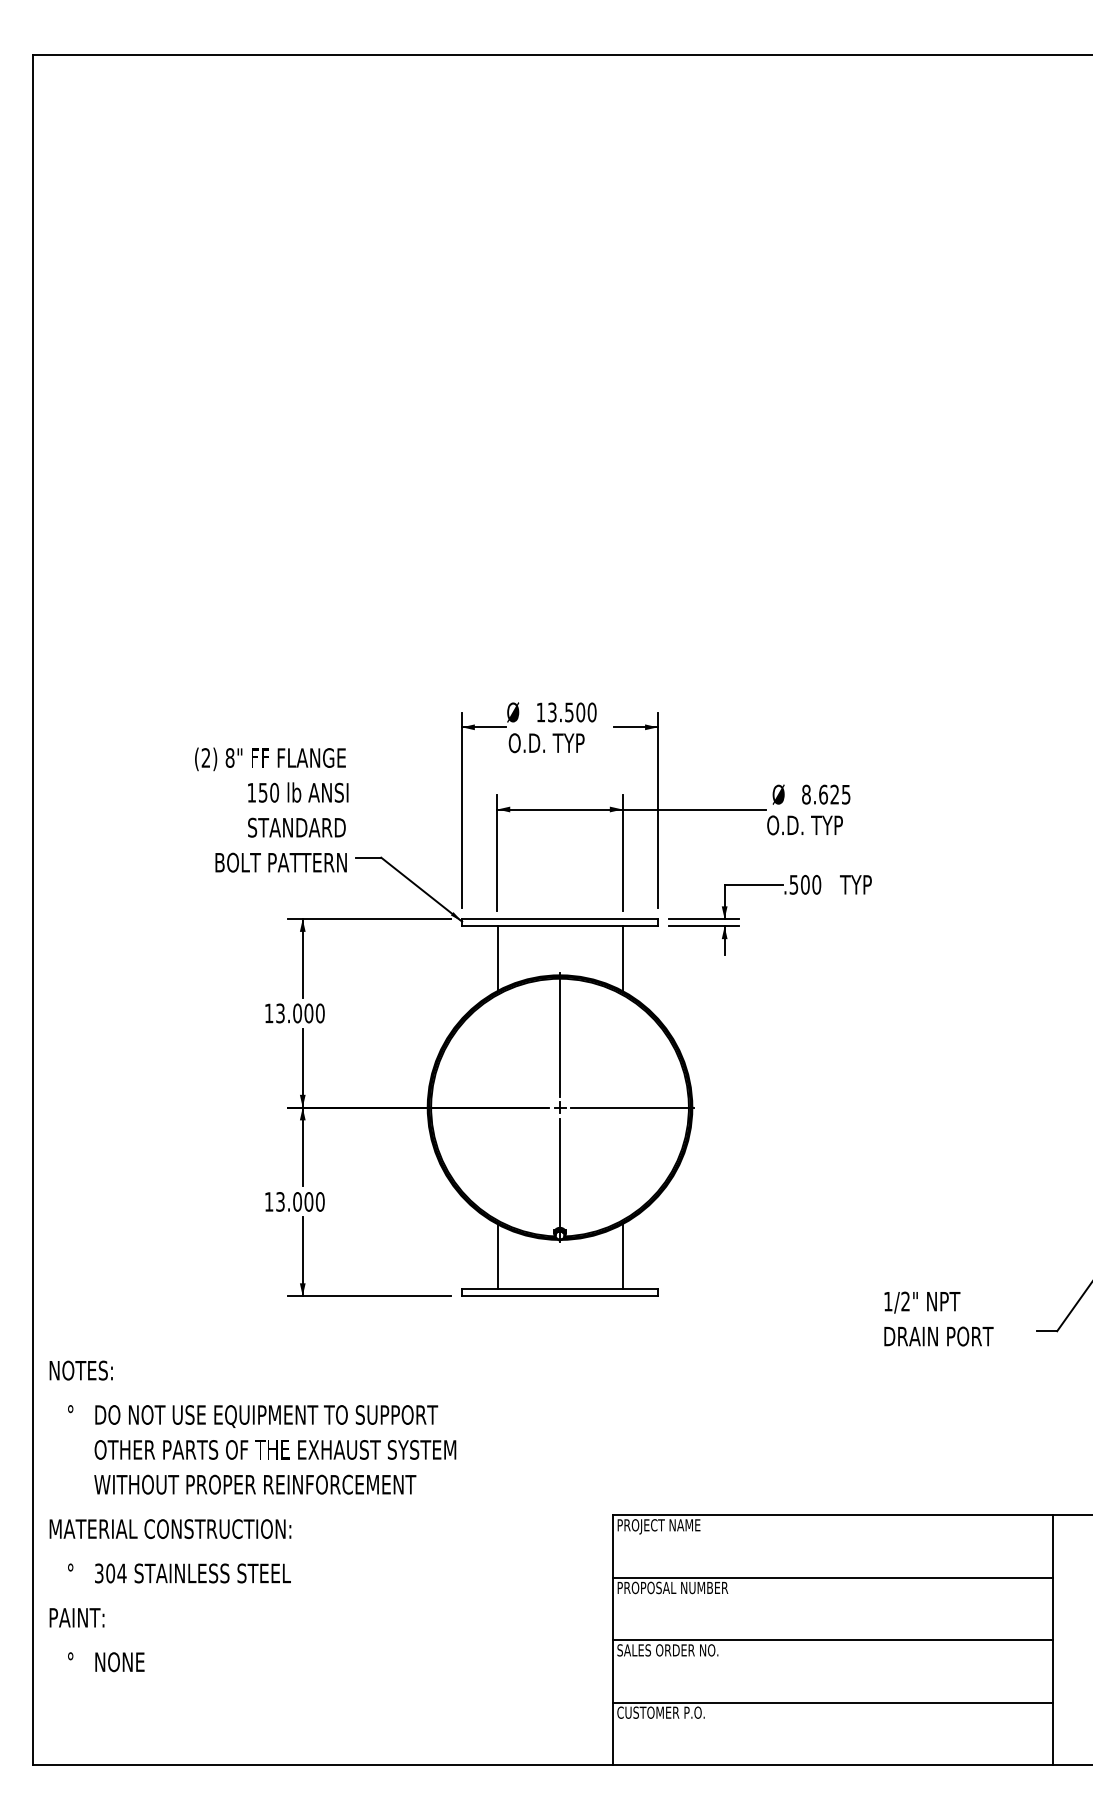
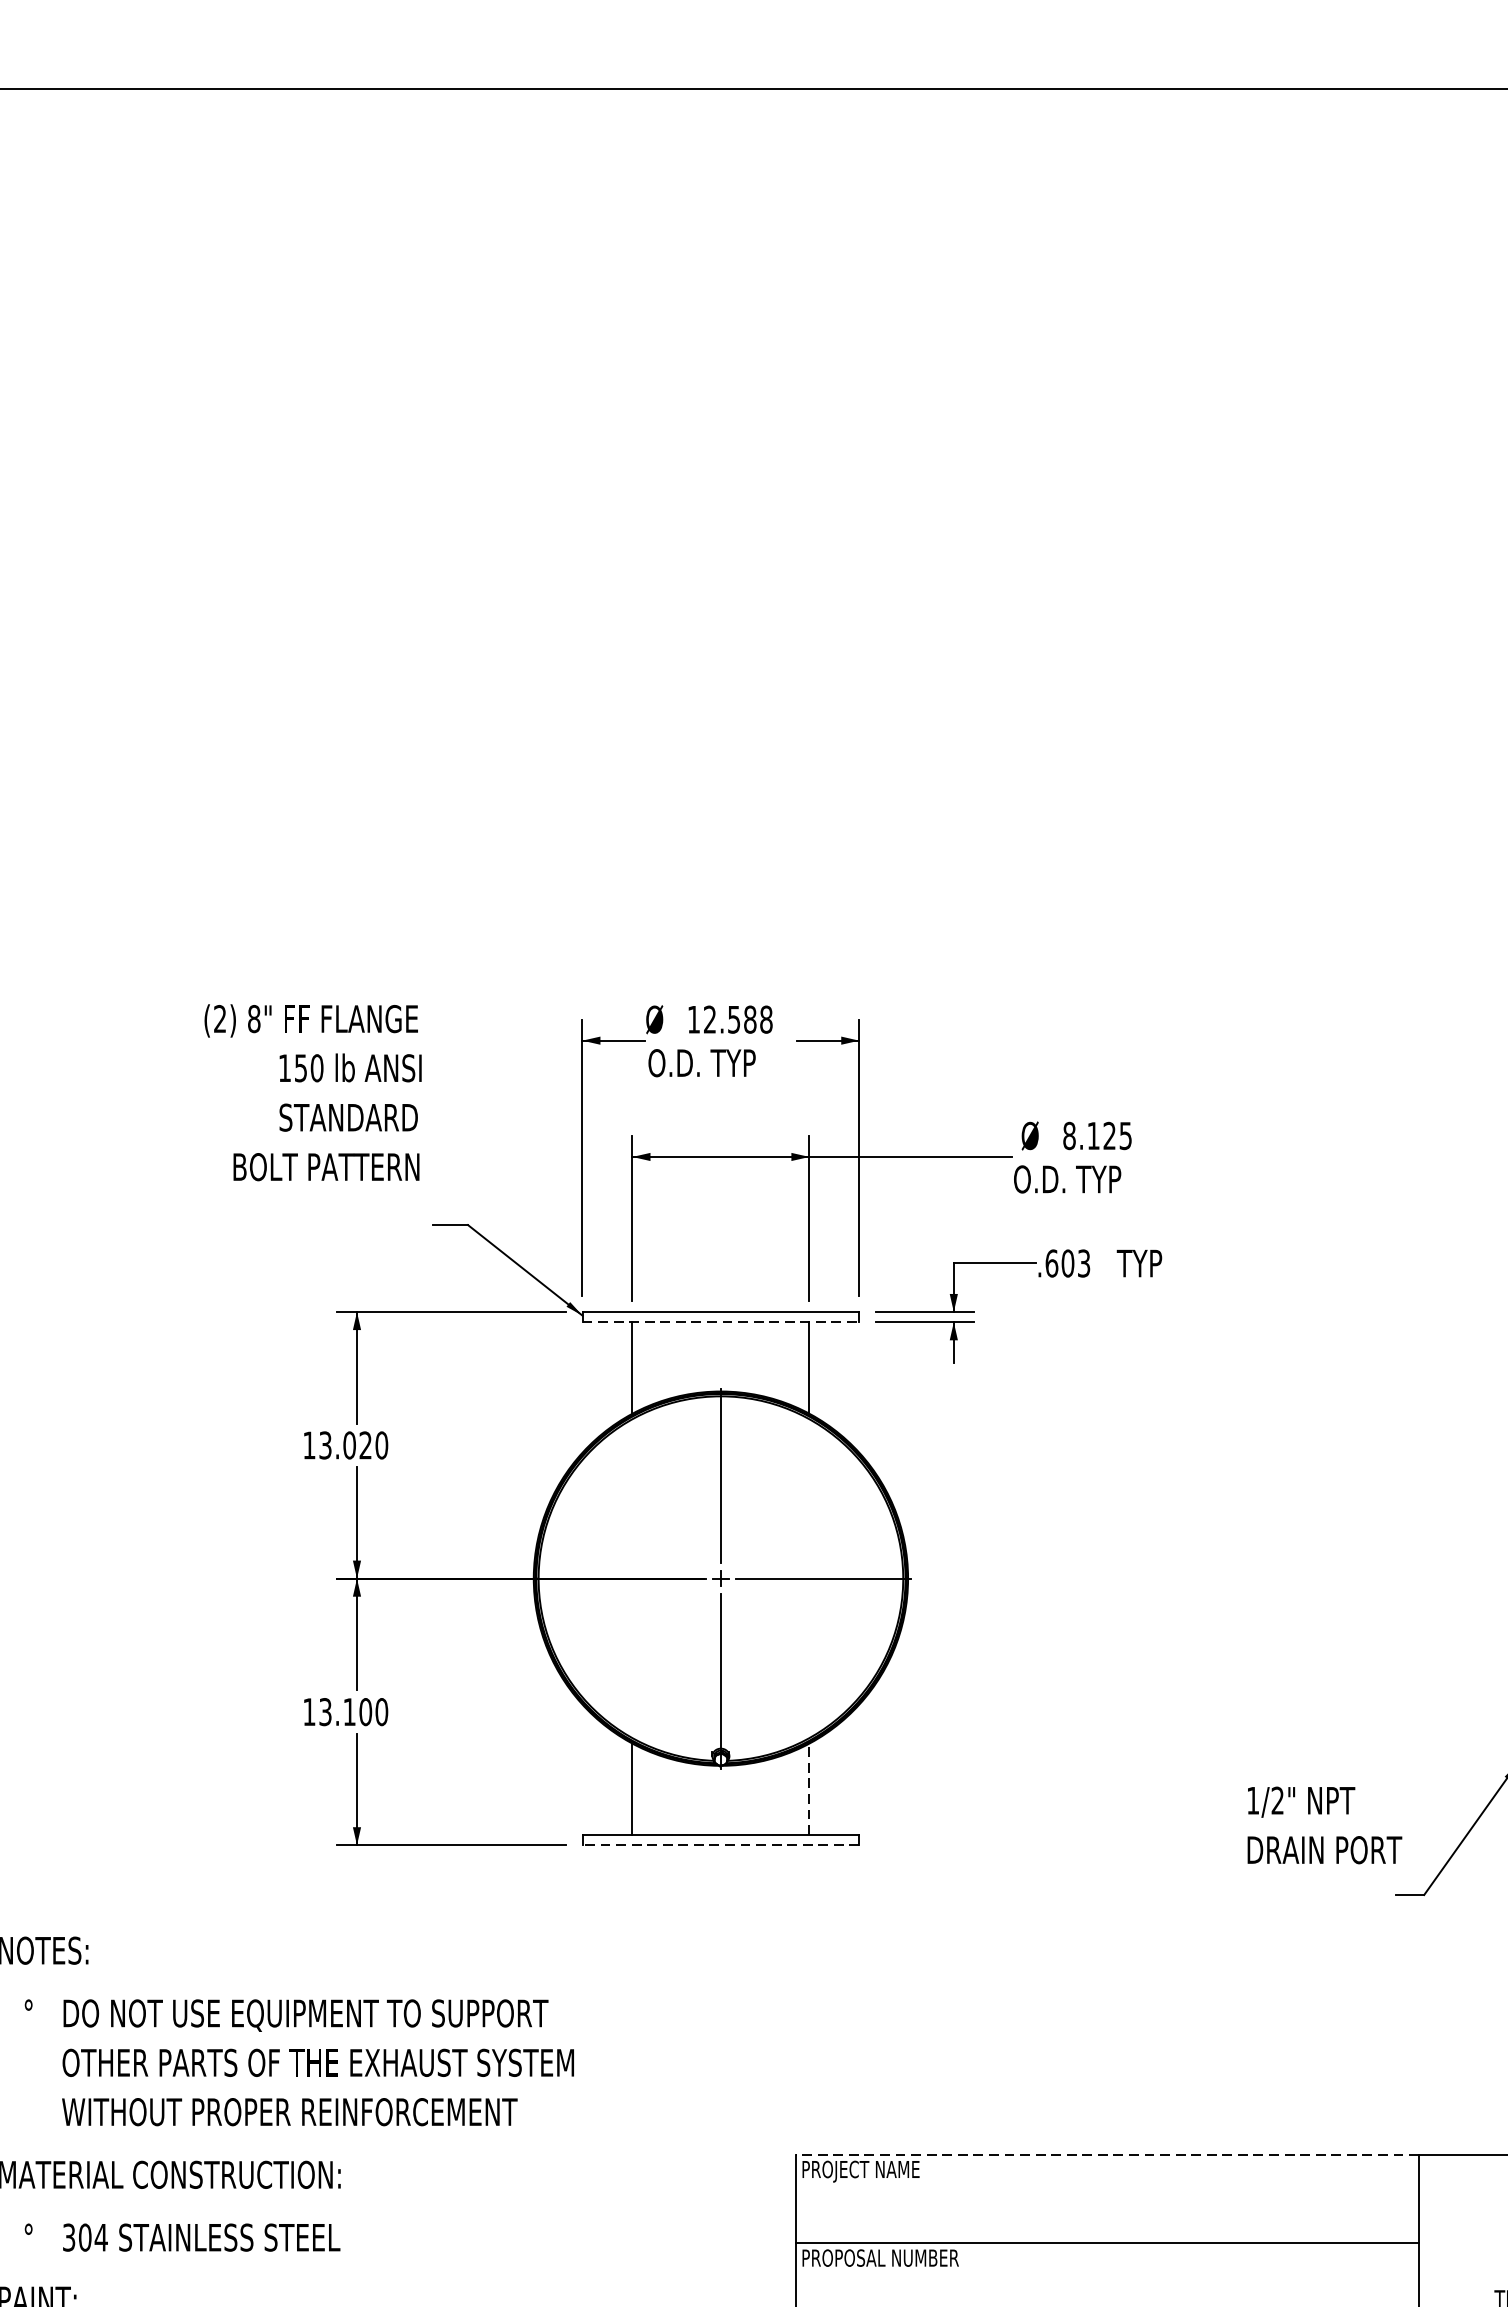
text: (572, 712) -> (738, 1019), 13.500 -> 12.588
text: (823, 794) -> (1093, 1135), 8.625 -> 8.125
text: (271, 809) -> (312, 1091), moved
text: (805, 884) -> (1068, 1263), .500 -> .603
line: (560, 926) -> (721, 1322), solid -> dashed
text: (308, 1013) -> (365, 1445), 13.000 -> 13.020
text: (297, 1201) -> (349, 1711), 13.000 -> 13.100
line: (622, 1256) -> (809, 1789), solid -> dashed
line: (560, 1296) -> (721, 1845), solid -> dashed
text: (938, 1318) -> (1324, 1824), moved
line: (832, 1514) -> (1106, 2154), solid -> dashed

